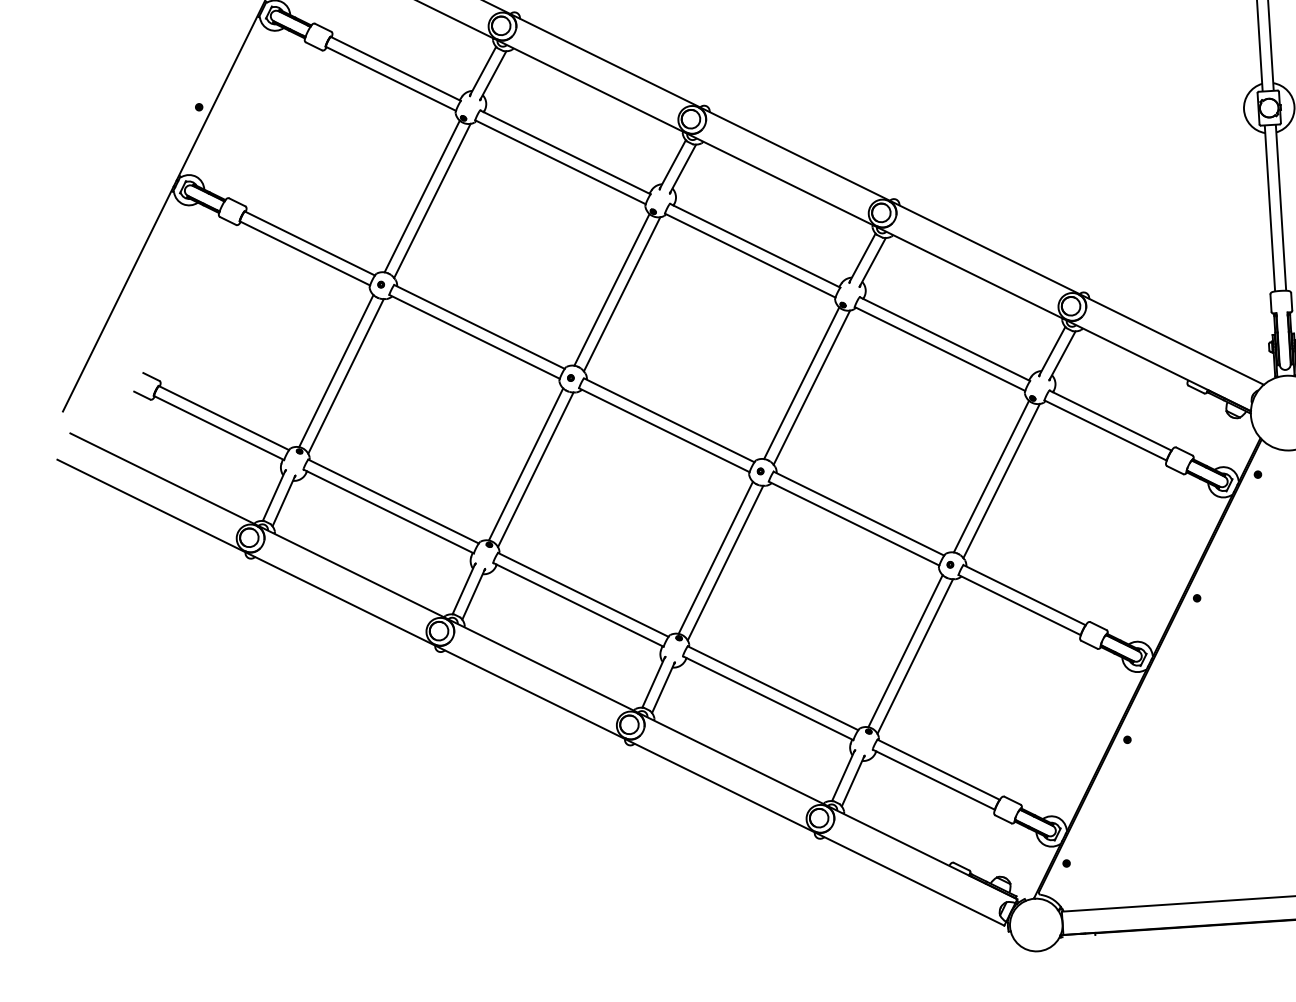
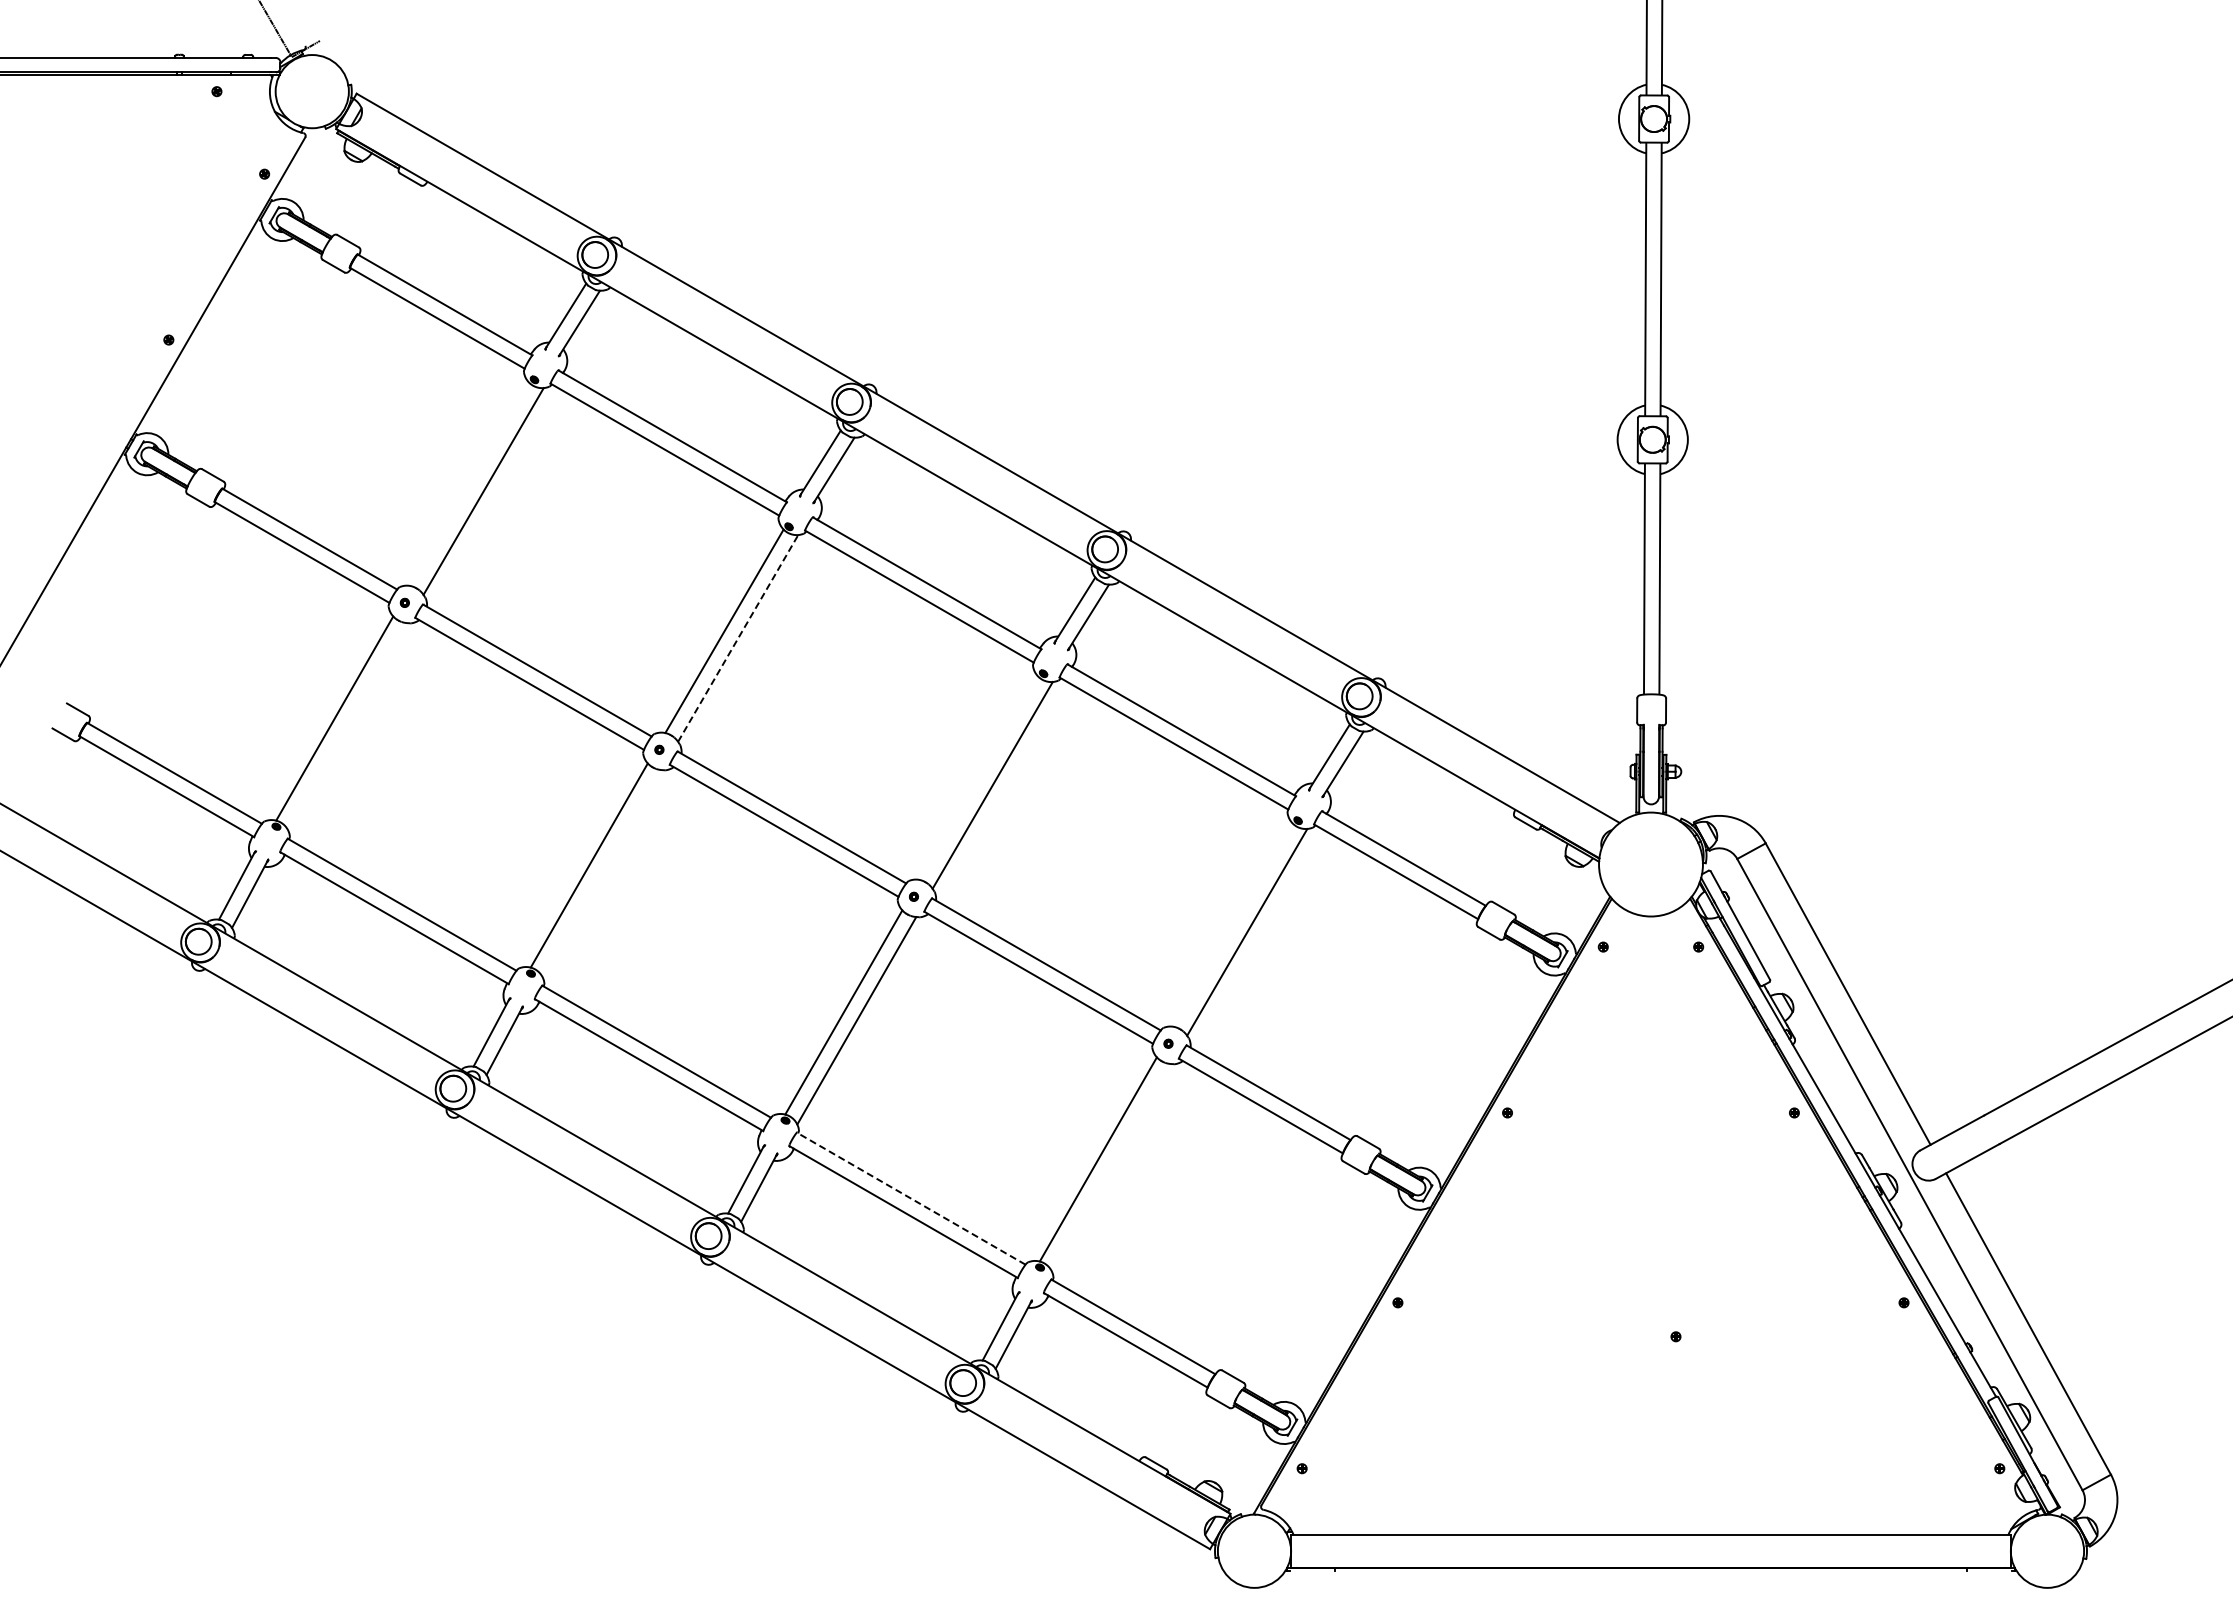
line: (421, 196) -> (469, 484), removed
line: (622, 294) -> (738, 638), solid -> dashed
line: (345, 376) -> (347, 726), removed
line: (801, 383) -> (978, 778), removed
line: (535, 469) -> (601, 873), removed
line: (991, 476) -> (1233, 924), removed
line: (914, 656) -> (1110, 1167), removed
line: (772, 688) -> (910, 1198), solid -> dashed

